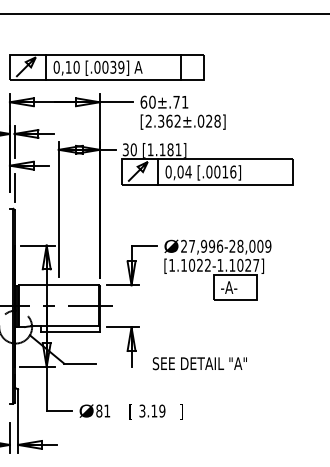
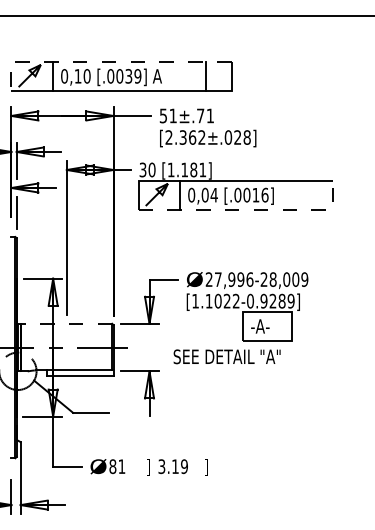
line: (93, 54) -> (106, 61), solid -> dashed
text: (148, 101) -> (168, 115), 60±.71 -> 51±.71
line: (221, 184) -> (251, 209), solid -> dashed
text: (238, 264) -> (270, 300), [1.1022-1.1027] -> [1.1022-0.9289]
line: (58, 285) -> (66, 323), solid -> dashed
text: (199, 363) -> (226, 356), moved
text: (130, 411) -> (148, 467), [ -> ]

